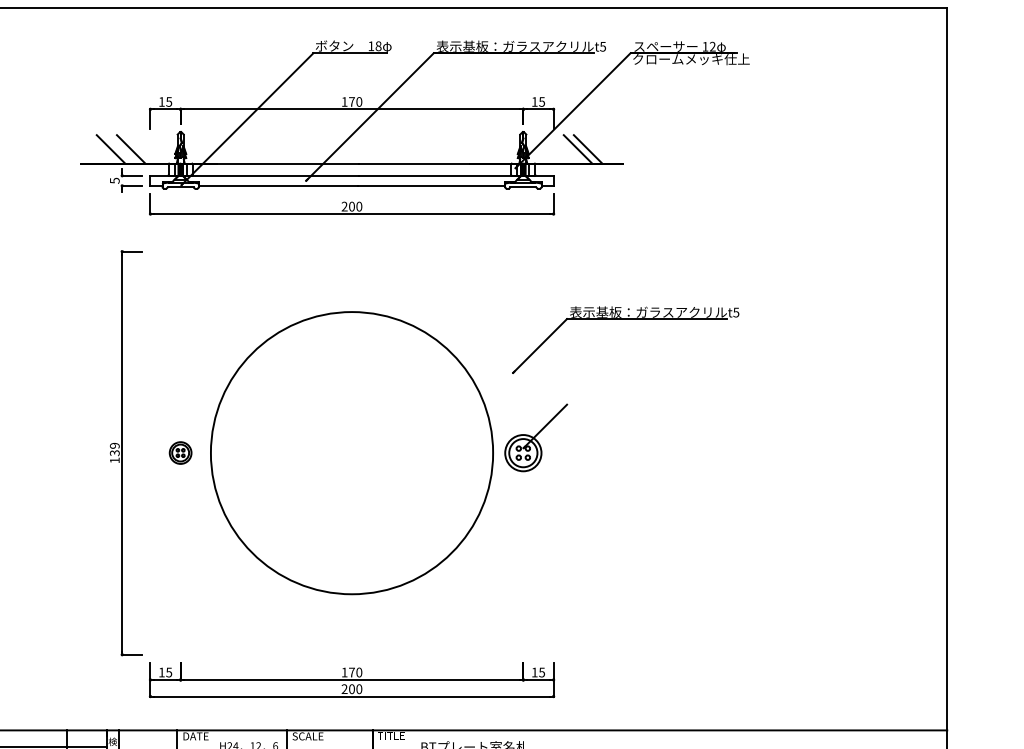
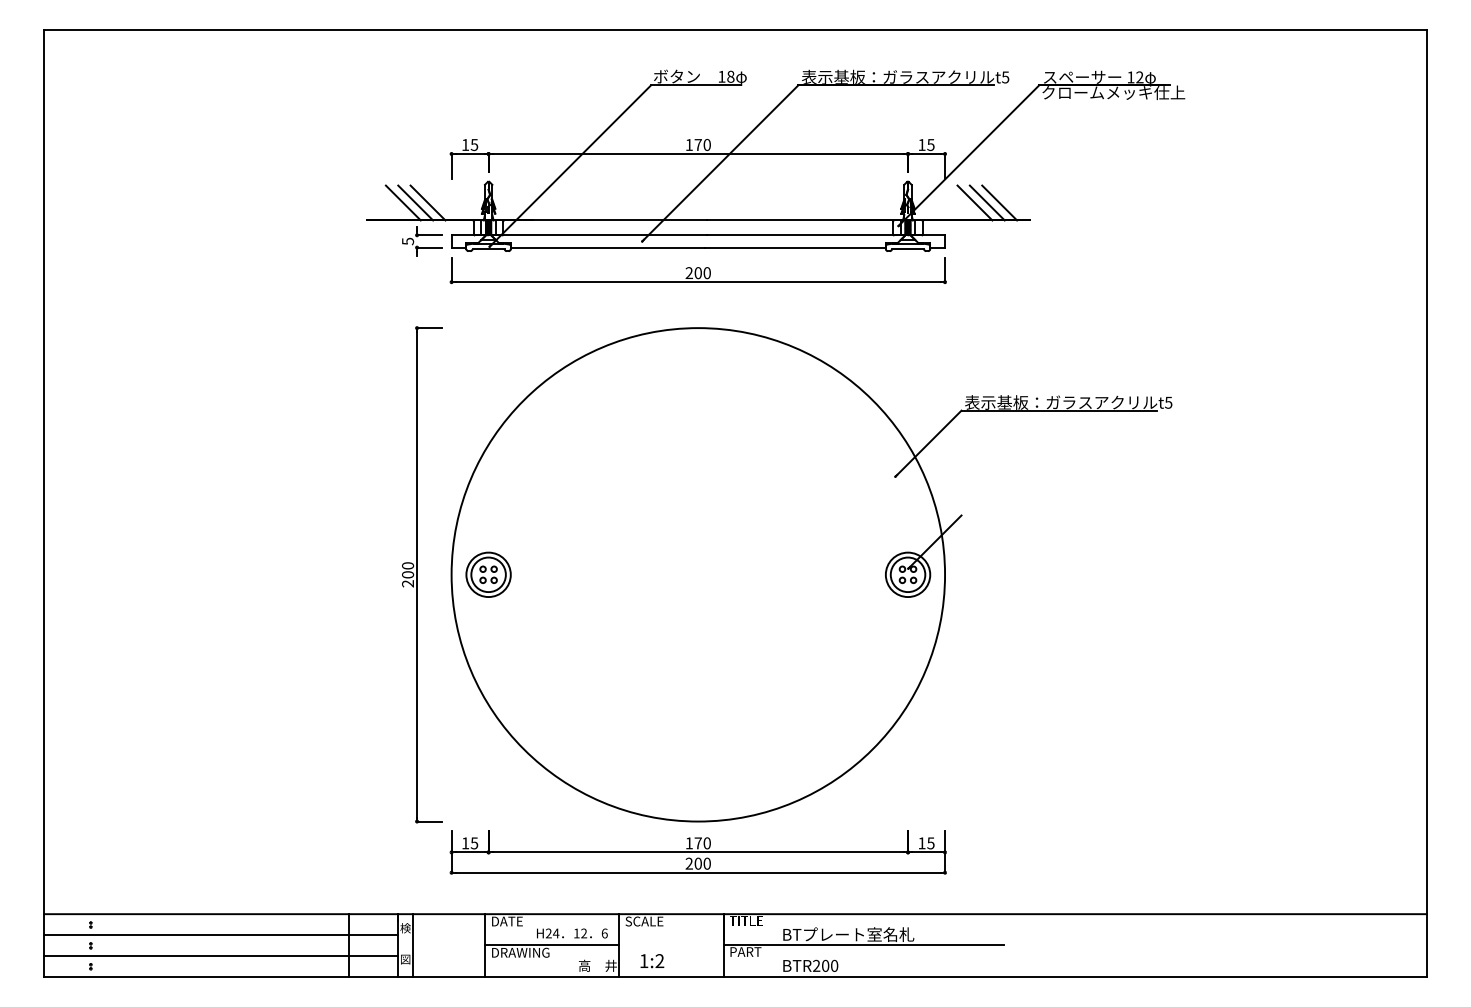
line: (120, 148) -> (415, 202), added
line: (598, 148) -> (999, 202), added
text: (115, 452) -> (408, 574), 139 -> 200
part: (180, 452) -> (488, 574), size x1.67
circle: (352, 452) -> (698, 574), size x1.43

